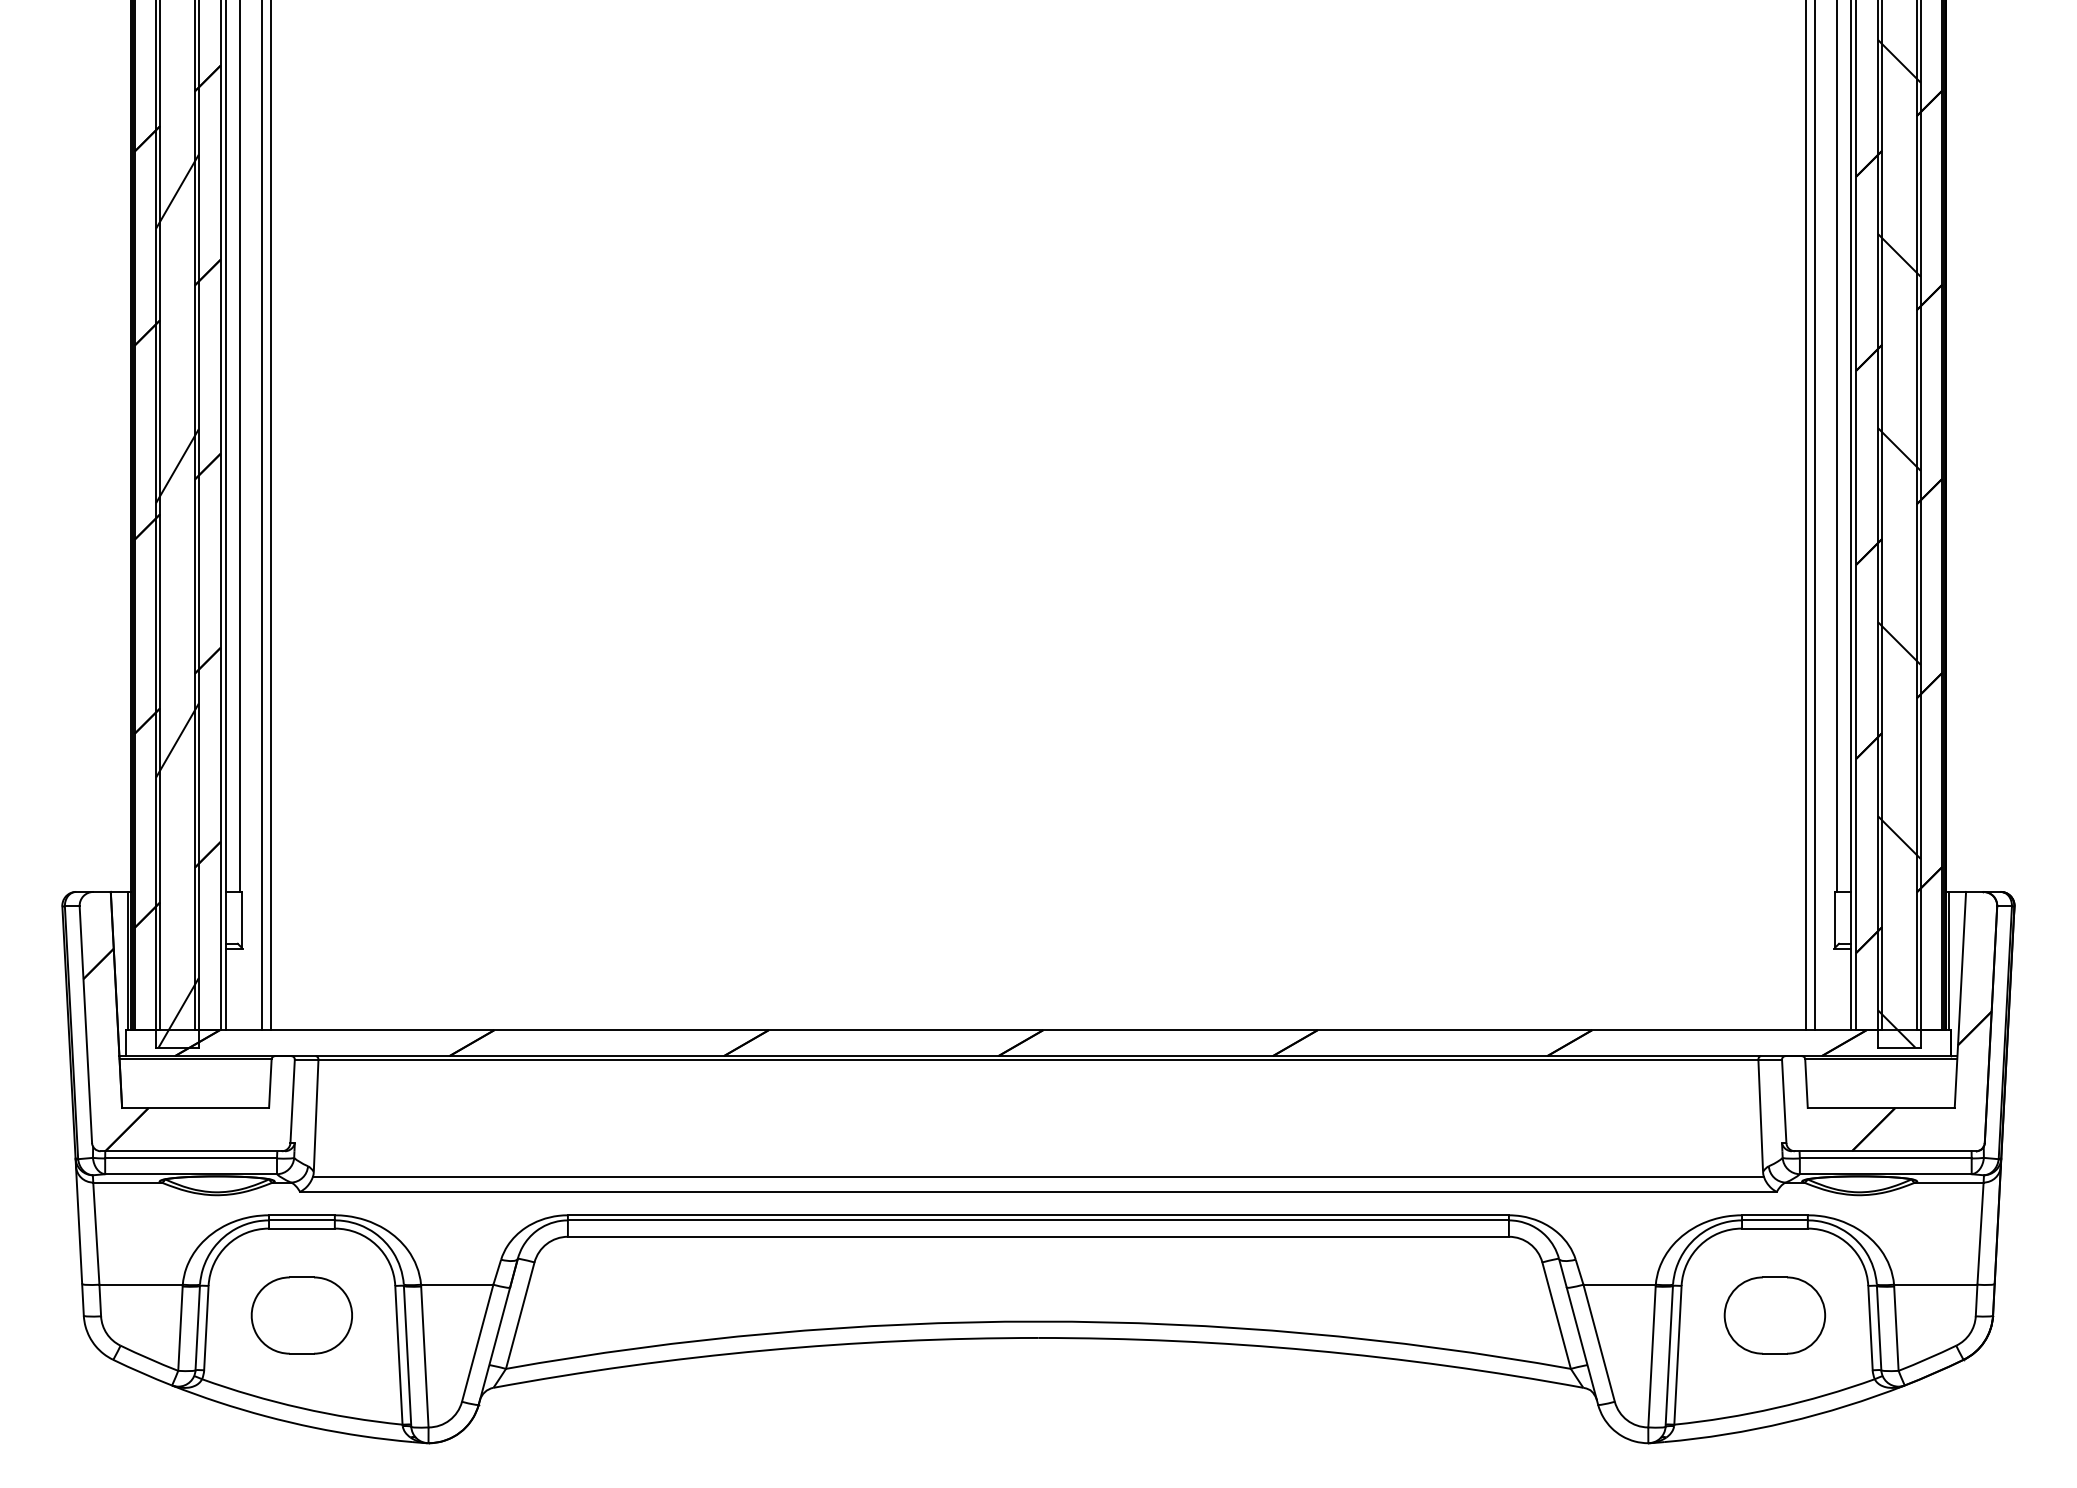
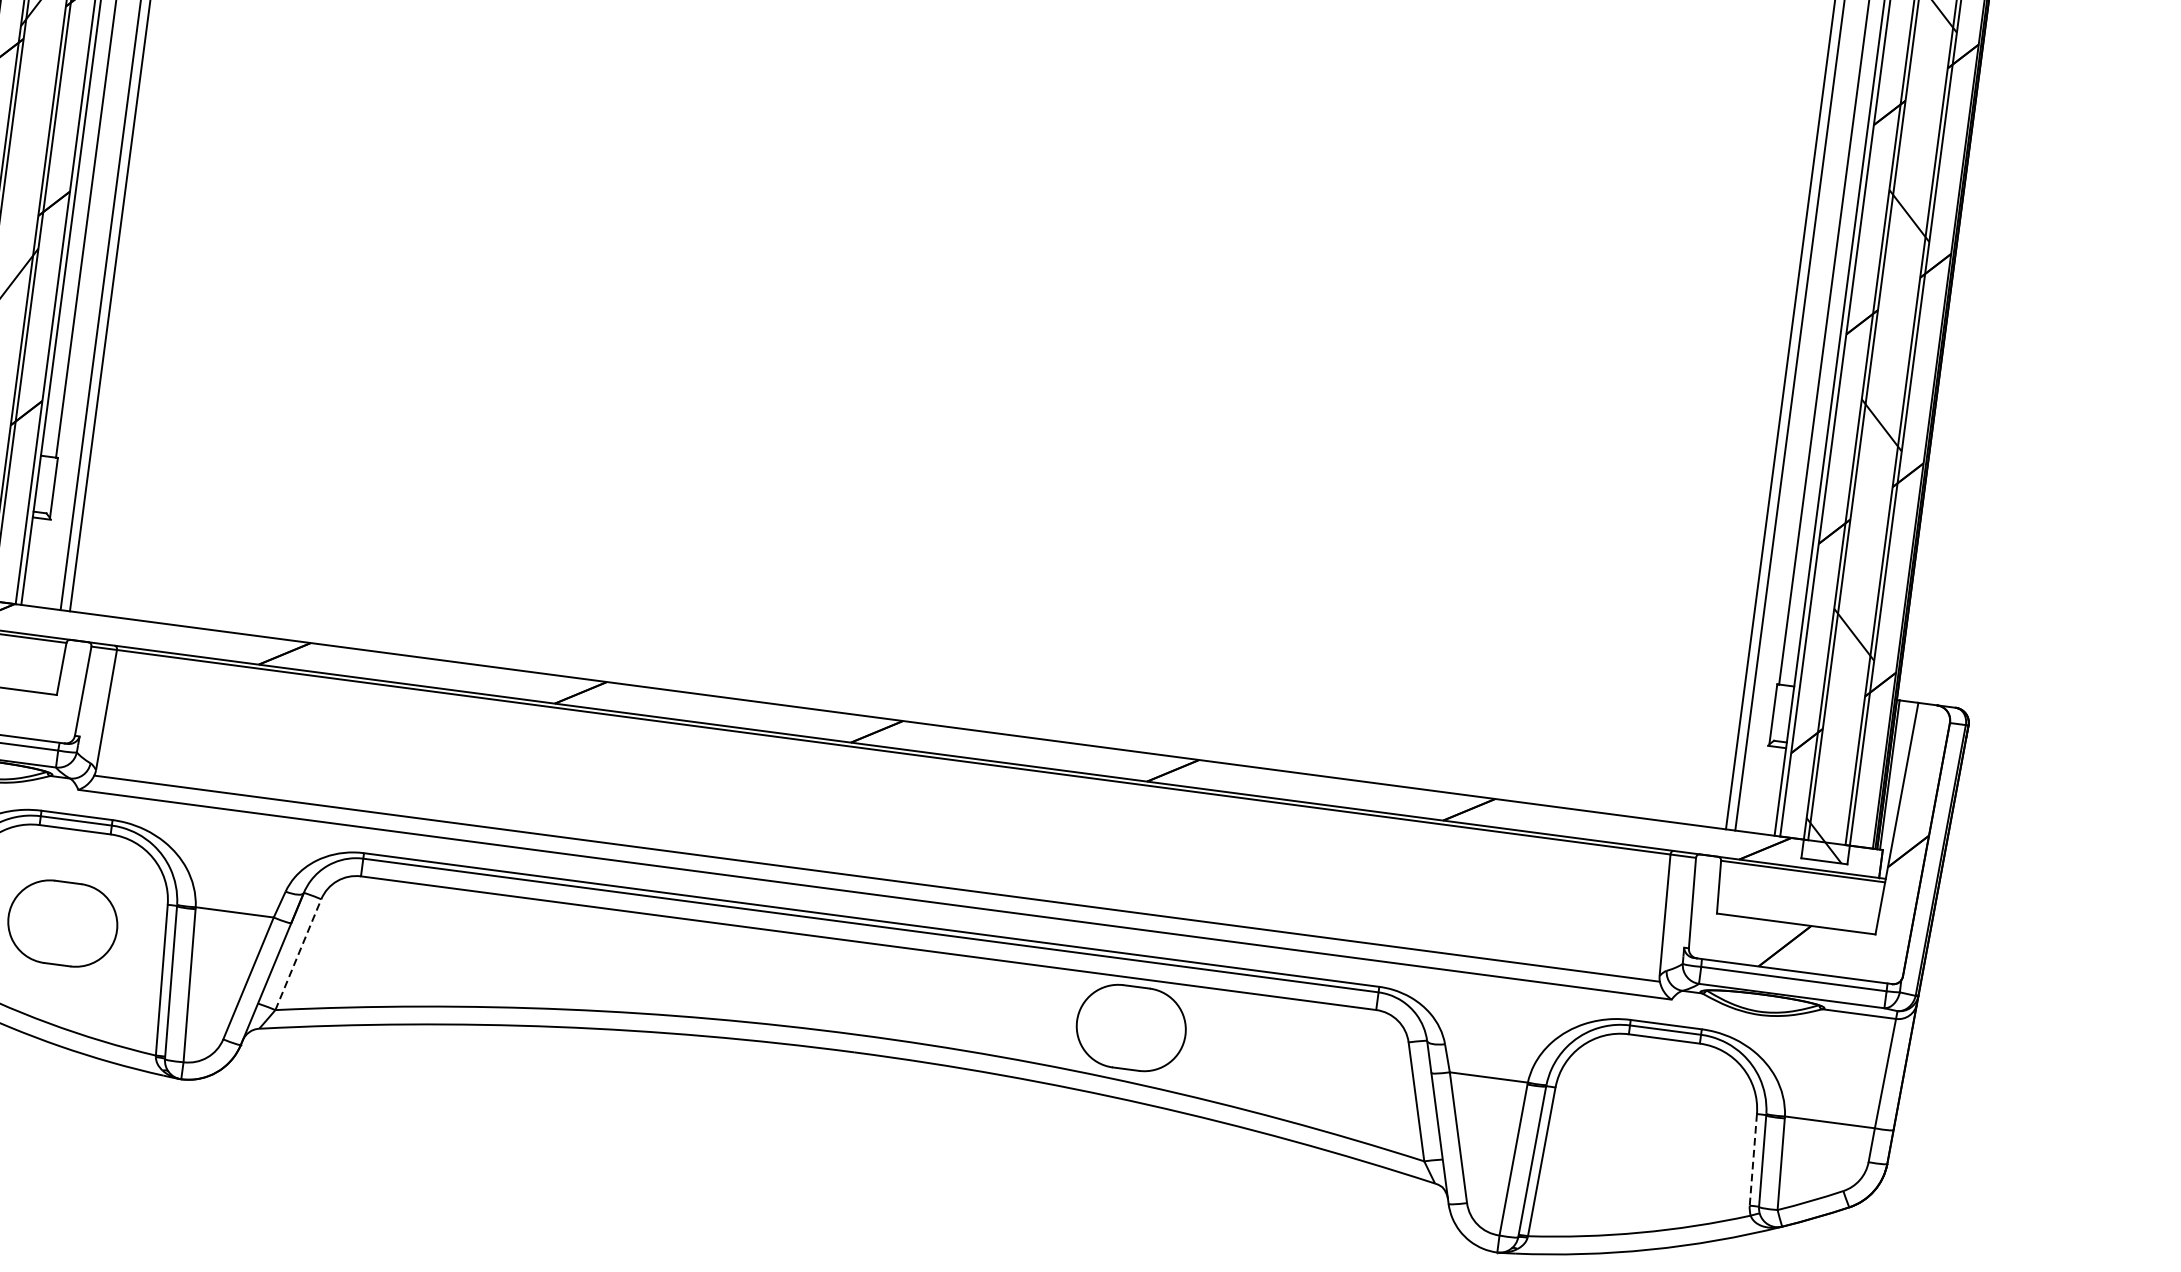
line: (520, 1315) -> (298, 954), solid -> dashed
part: (1774, 1315) -> (1130, 1027), moved
line: (1870, 1328) -> (1753, 1160), solid -> dashed

